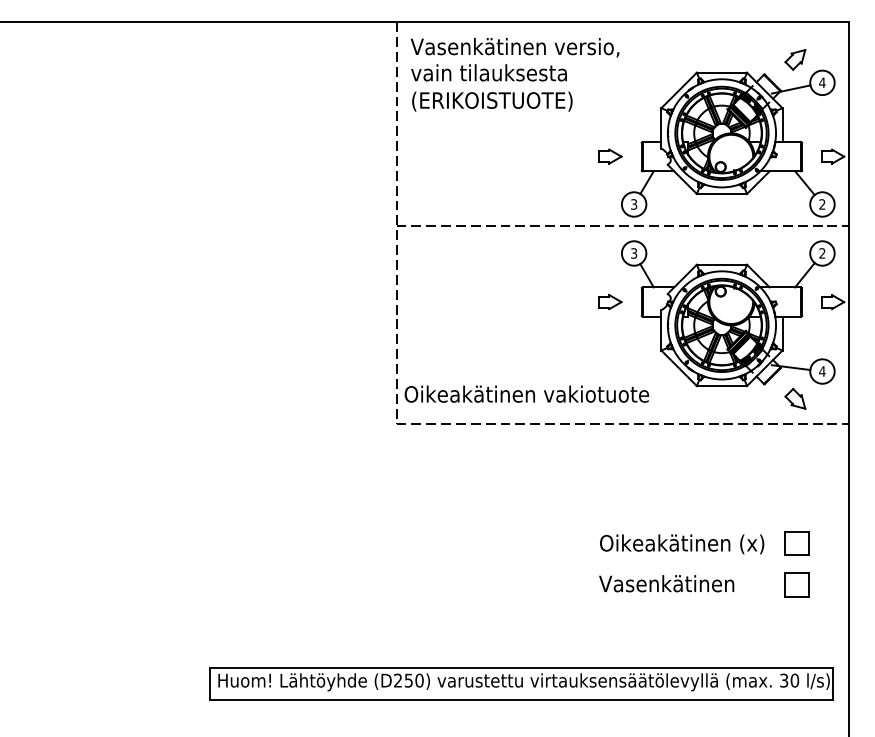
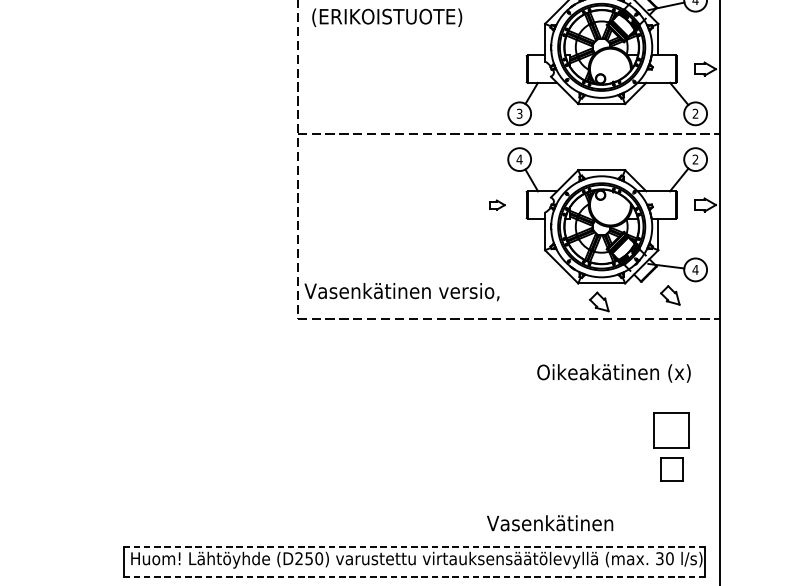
part: (610, 156) -> (497, 68), removed
text: (633, 253) -> (519, 159), 3 -> 4
part: (610, 302) -> (497, 205), size x0.7
text: (526, 395) -> (419, 292), Oikeakätinen vakiotuote -> Vasenkätinen versio,
part: (719, 405) -> (599, 301), added
part: (796, 543) -> (671, 430), size x1.6
text: (682, 544) -> (614, 373), moved
text: (666, 583) -> (549, 523), moved
line: (521, 668) -> (414, 547), solid -> dashed
line: (521, 700) -> (414, 577), solid -> dashed

